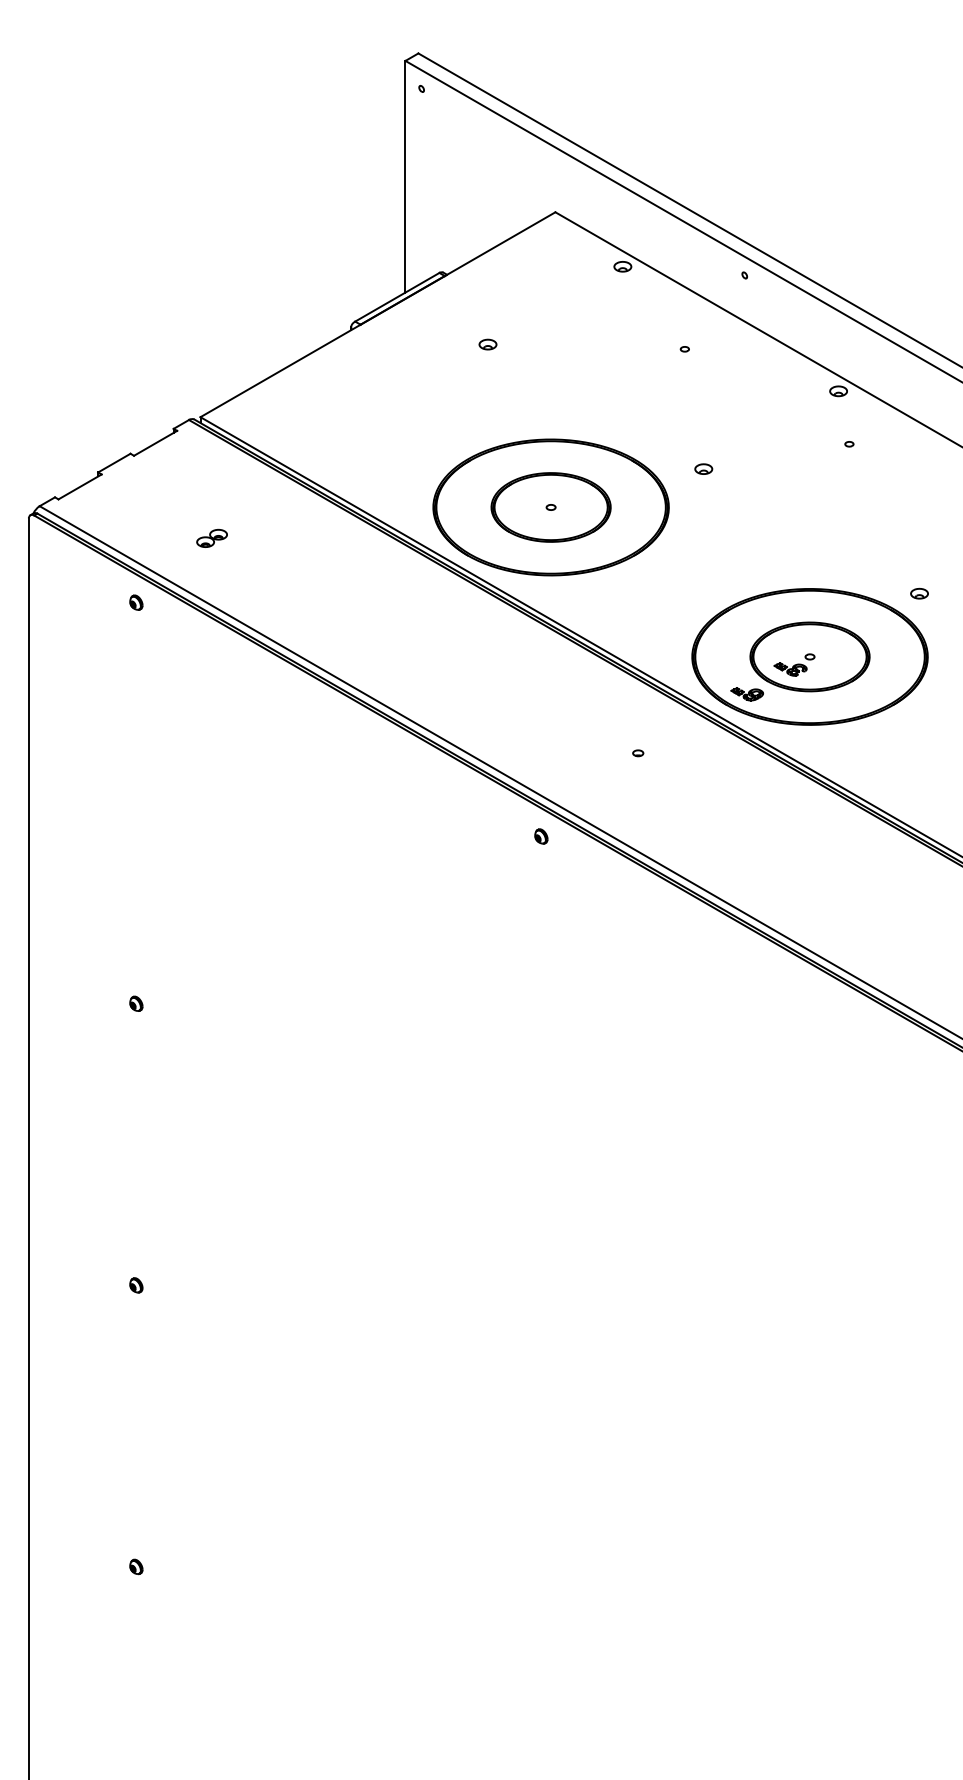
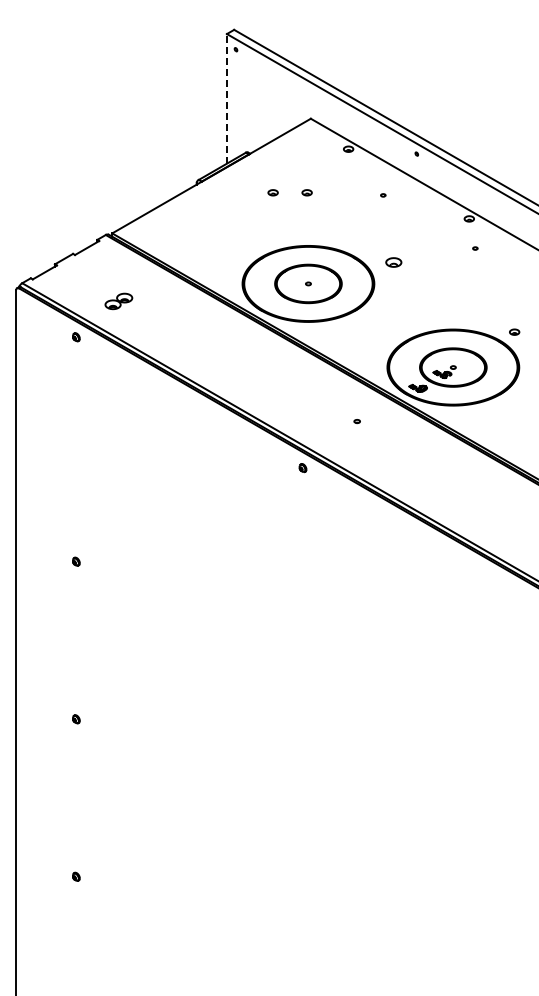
line: (404, 176) -> (226, 98), solid -> dashed
part: (547, 344) -> (306, 192), added
part: (703, 469) -> (393, 262), size x1.6
part: (211, 537) -> (118, 300), size x1.6

